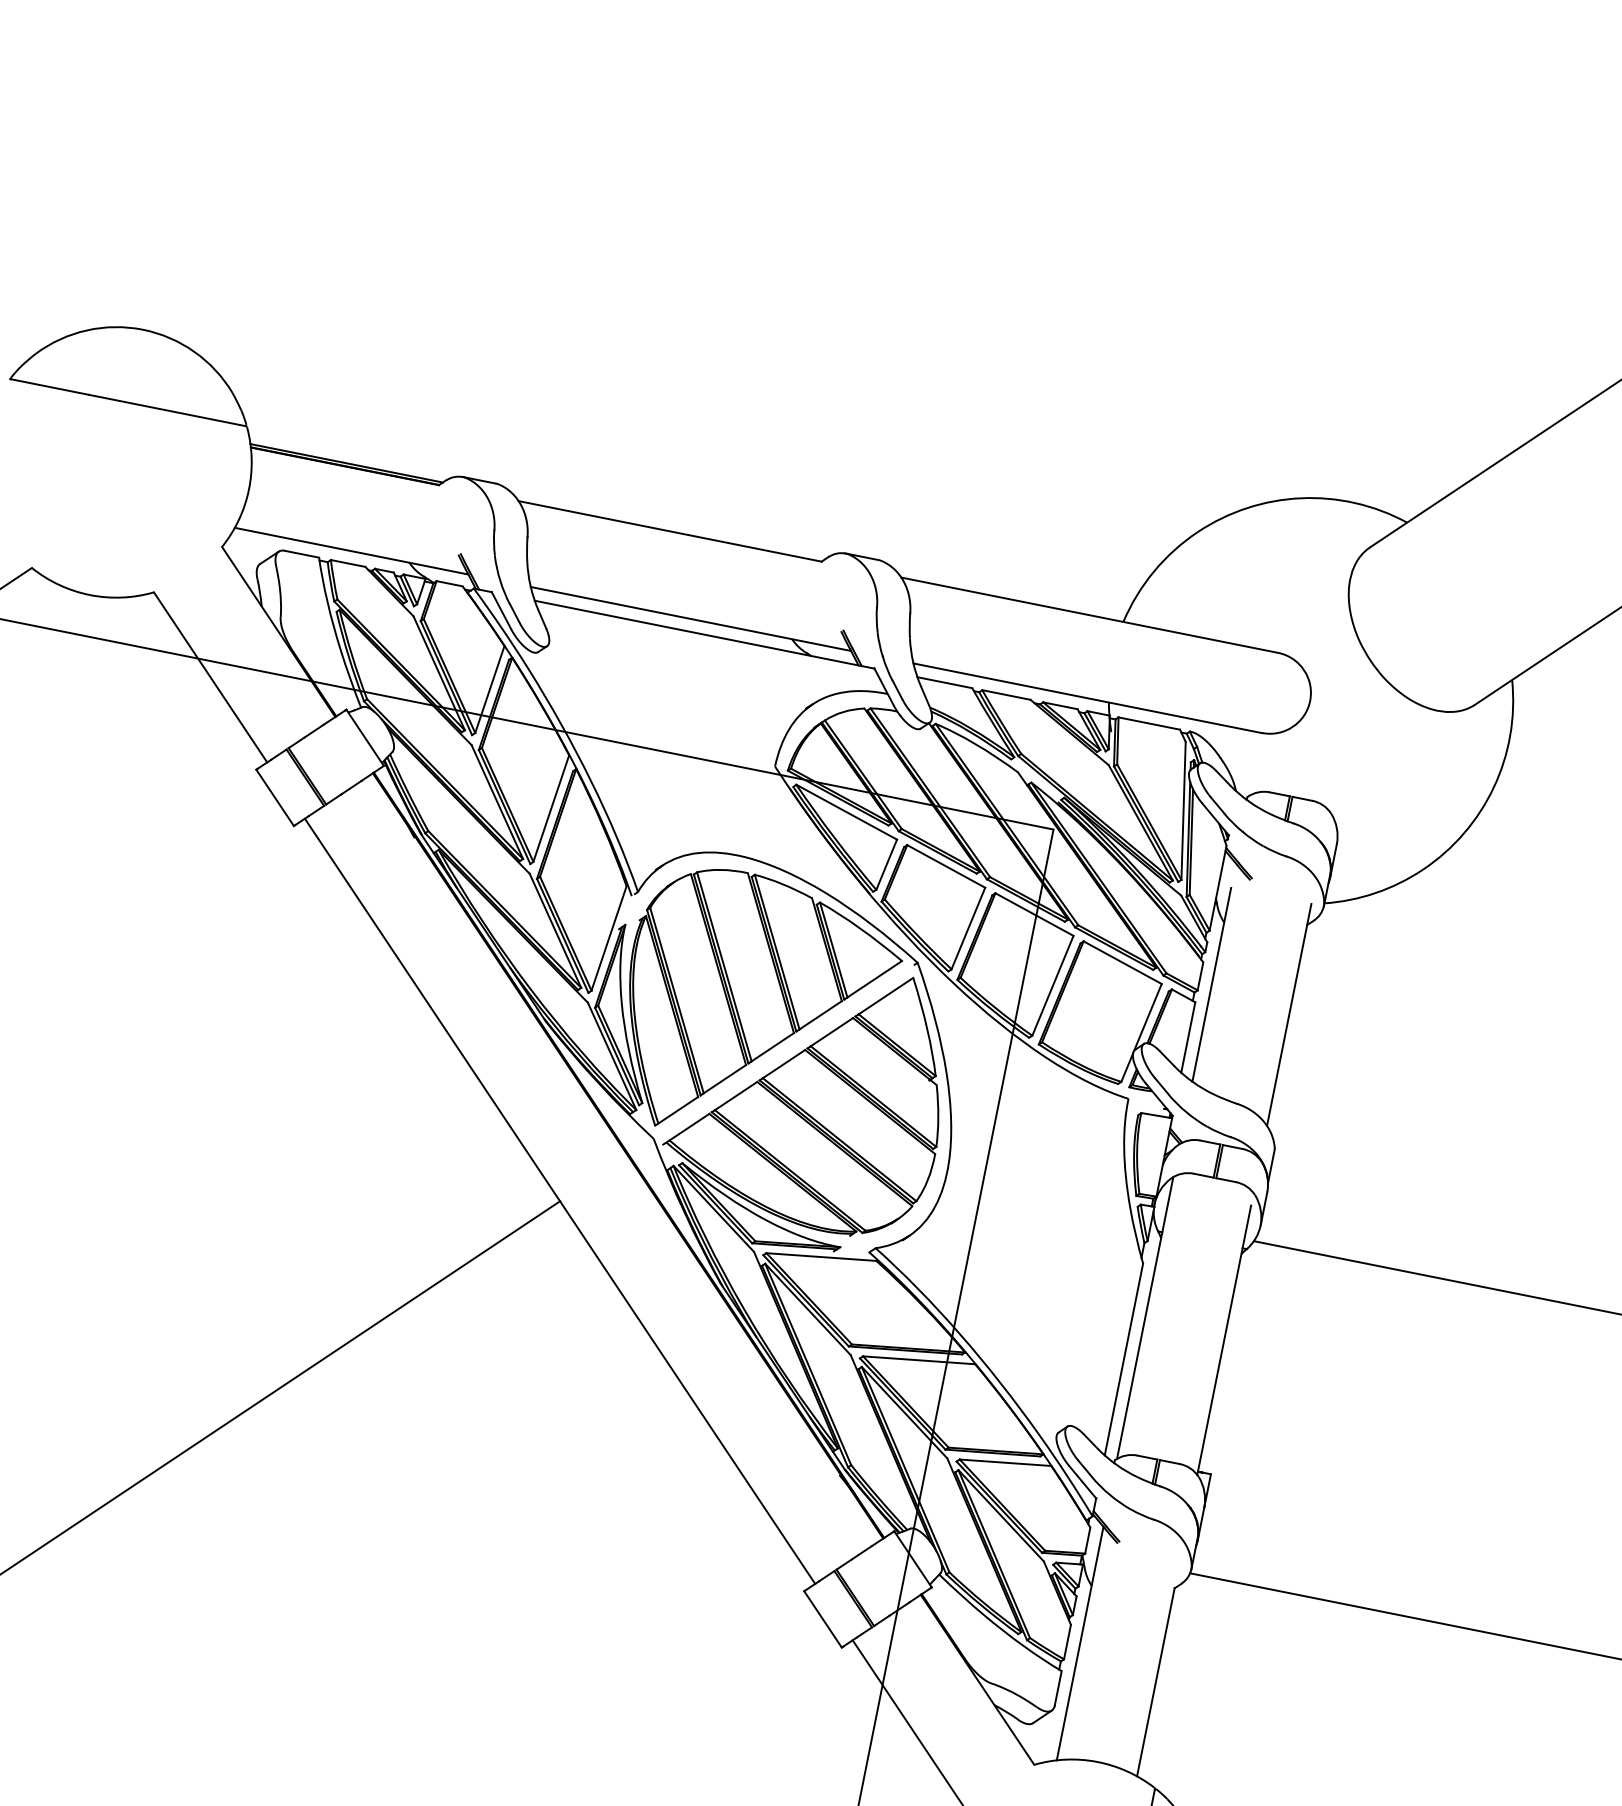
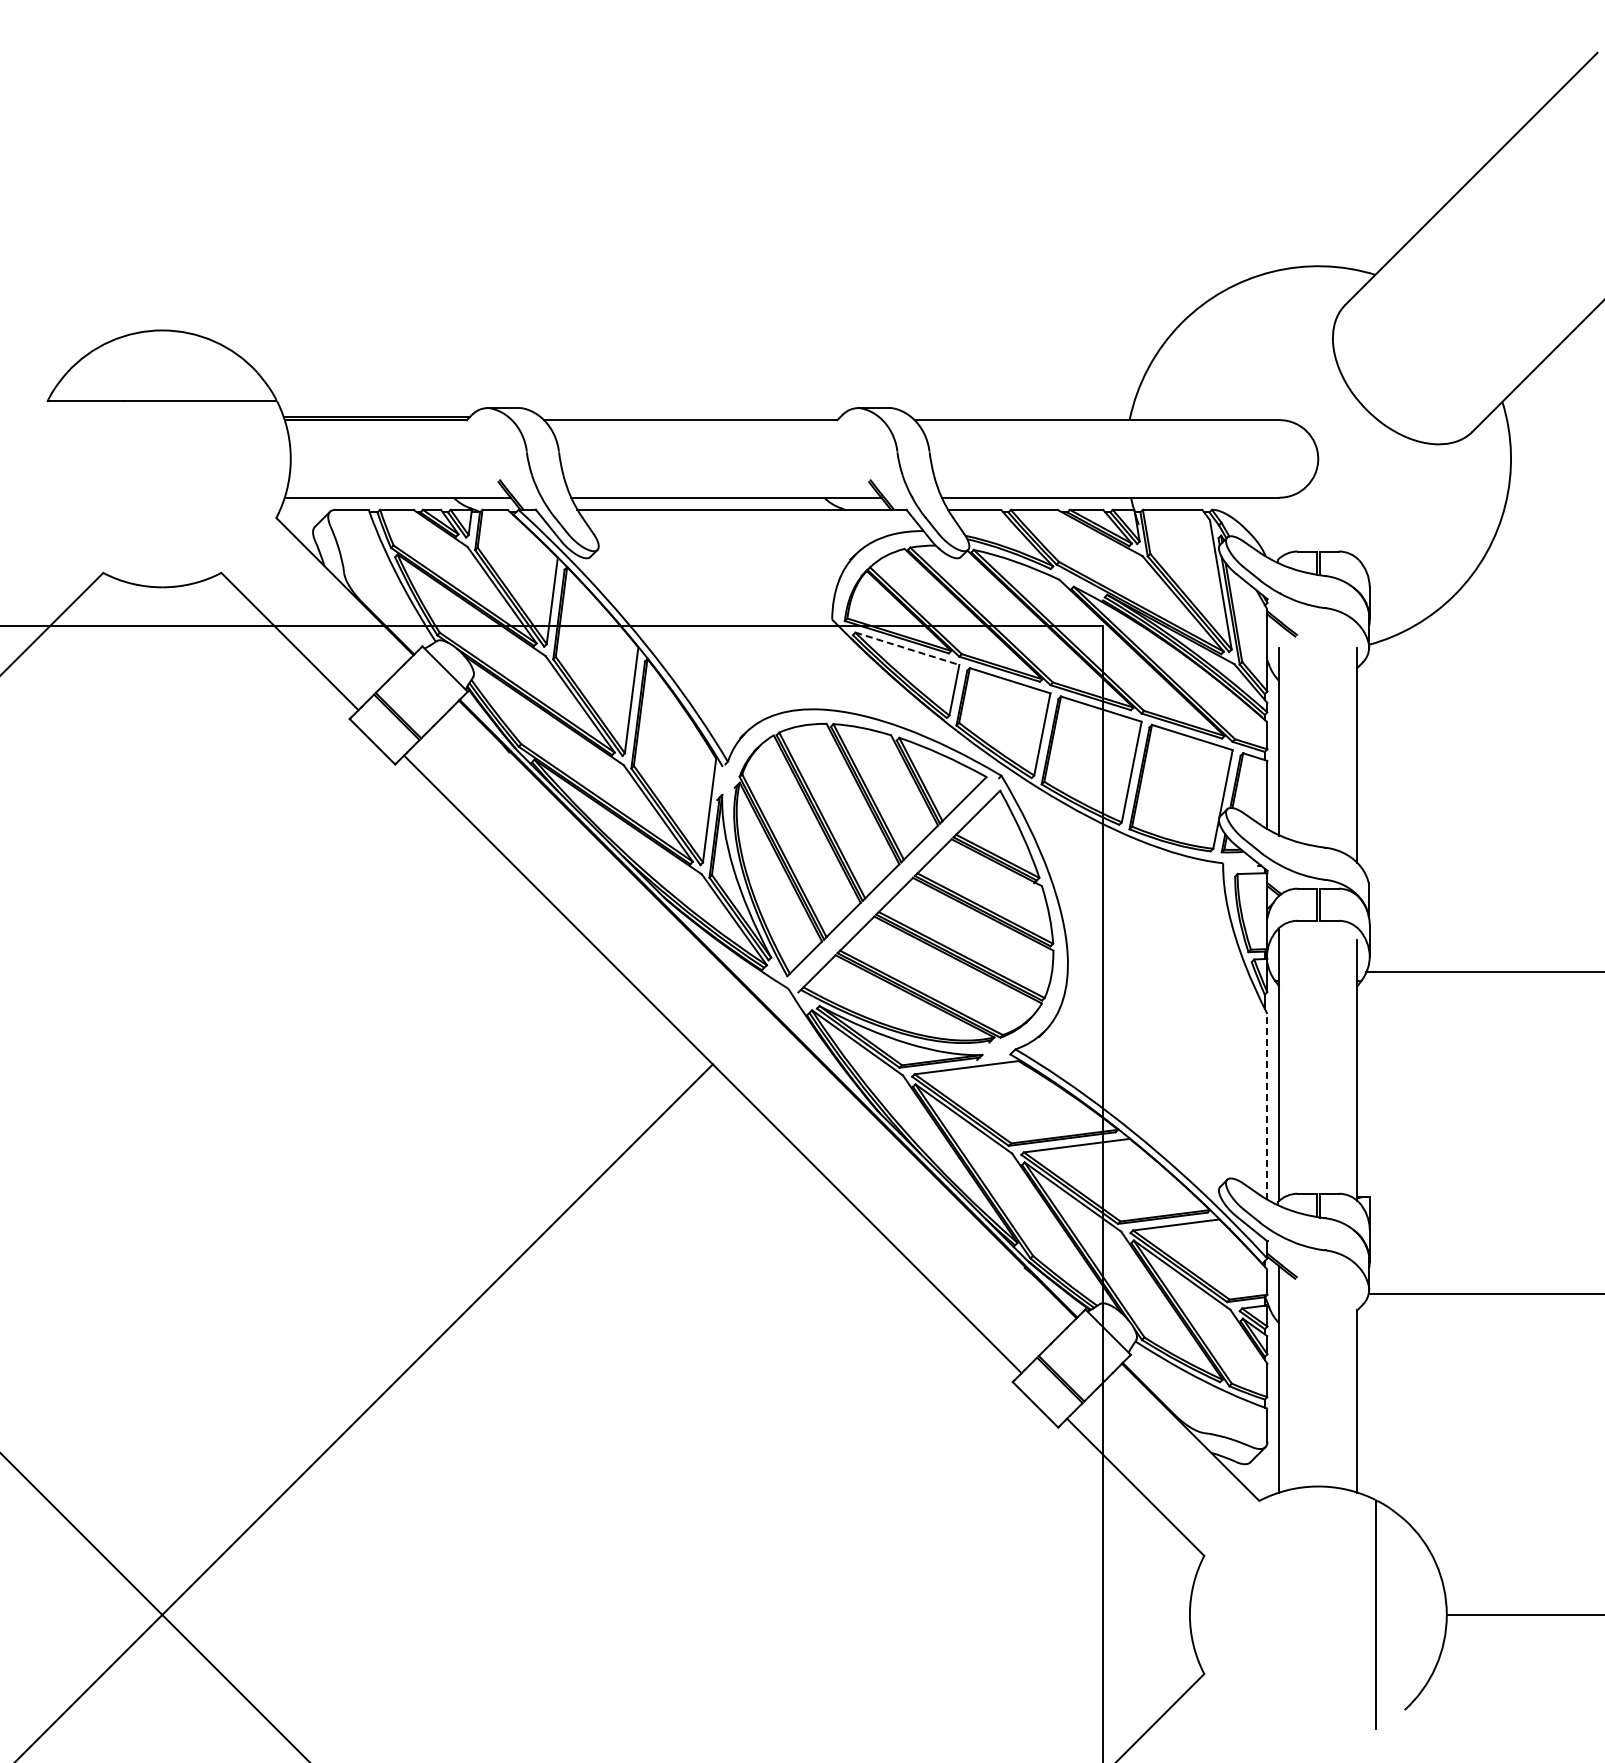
line: (846, 811) -> (907, 648), solid -> dashed
line: (1124, 1359) -> (1267, 1106), solid -> dashed

